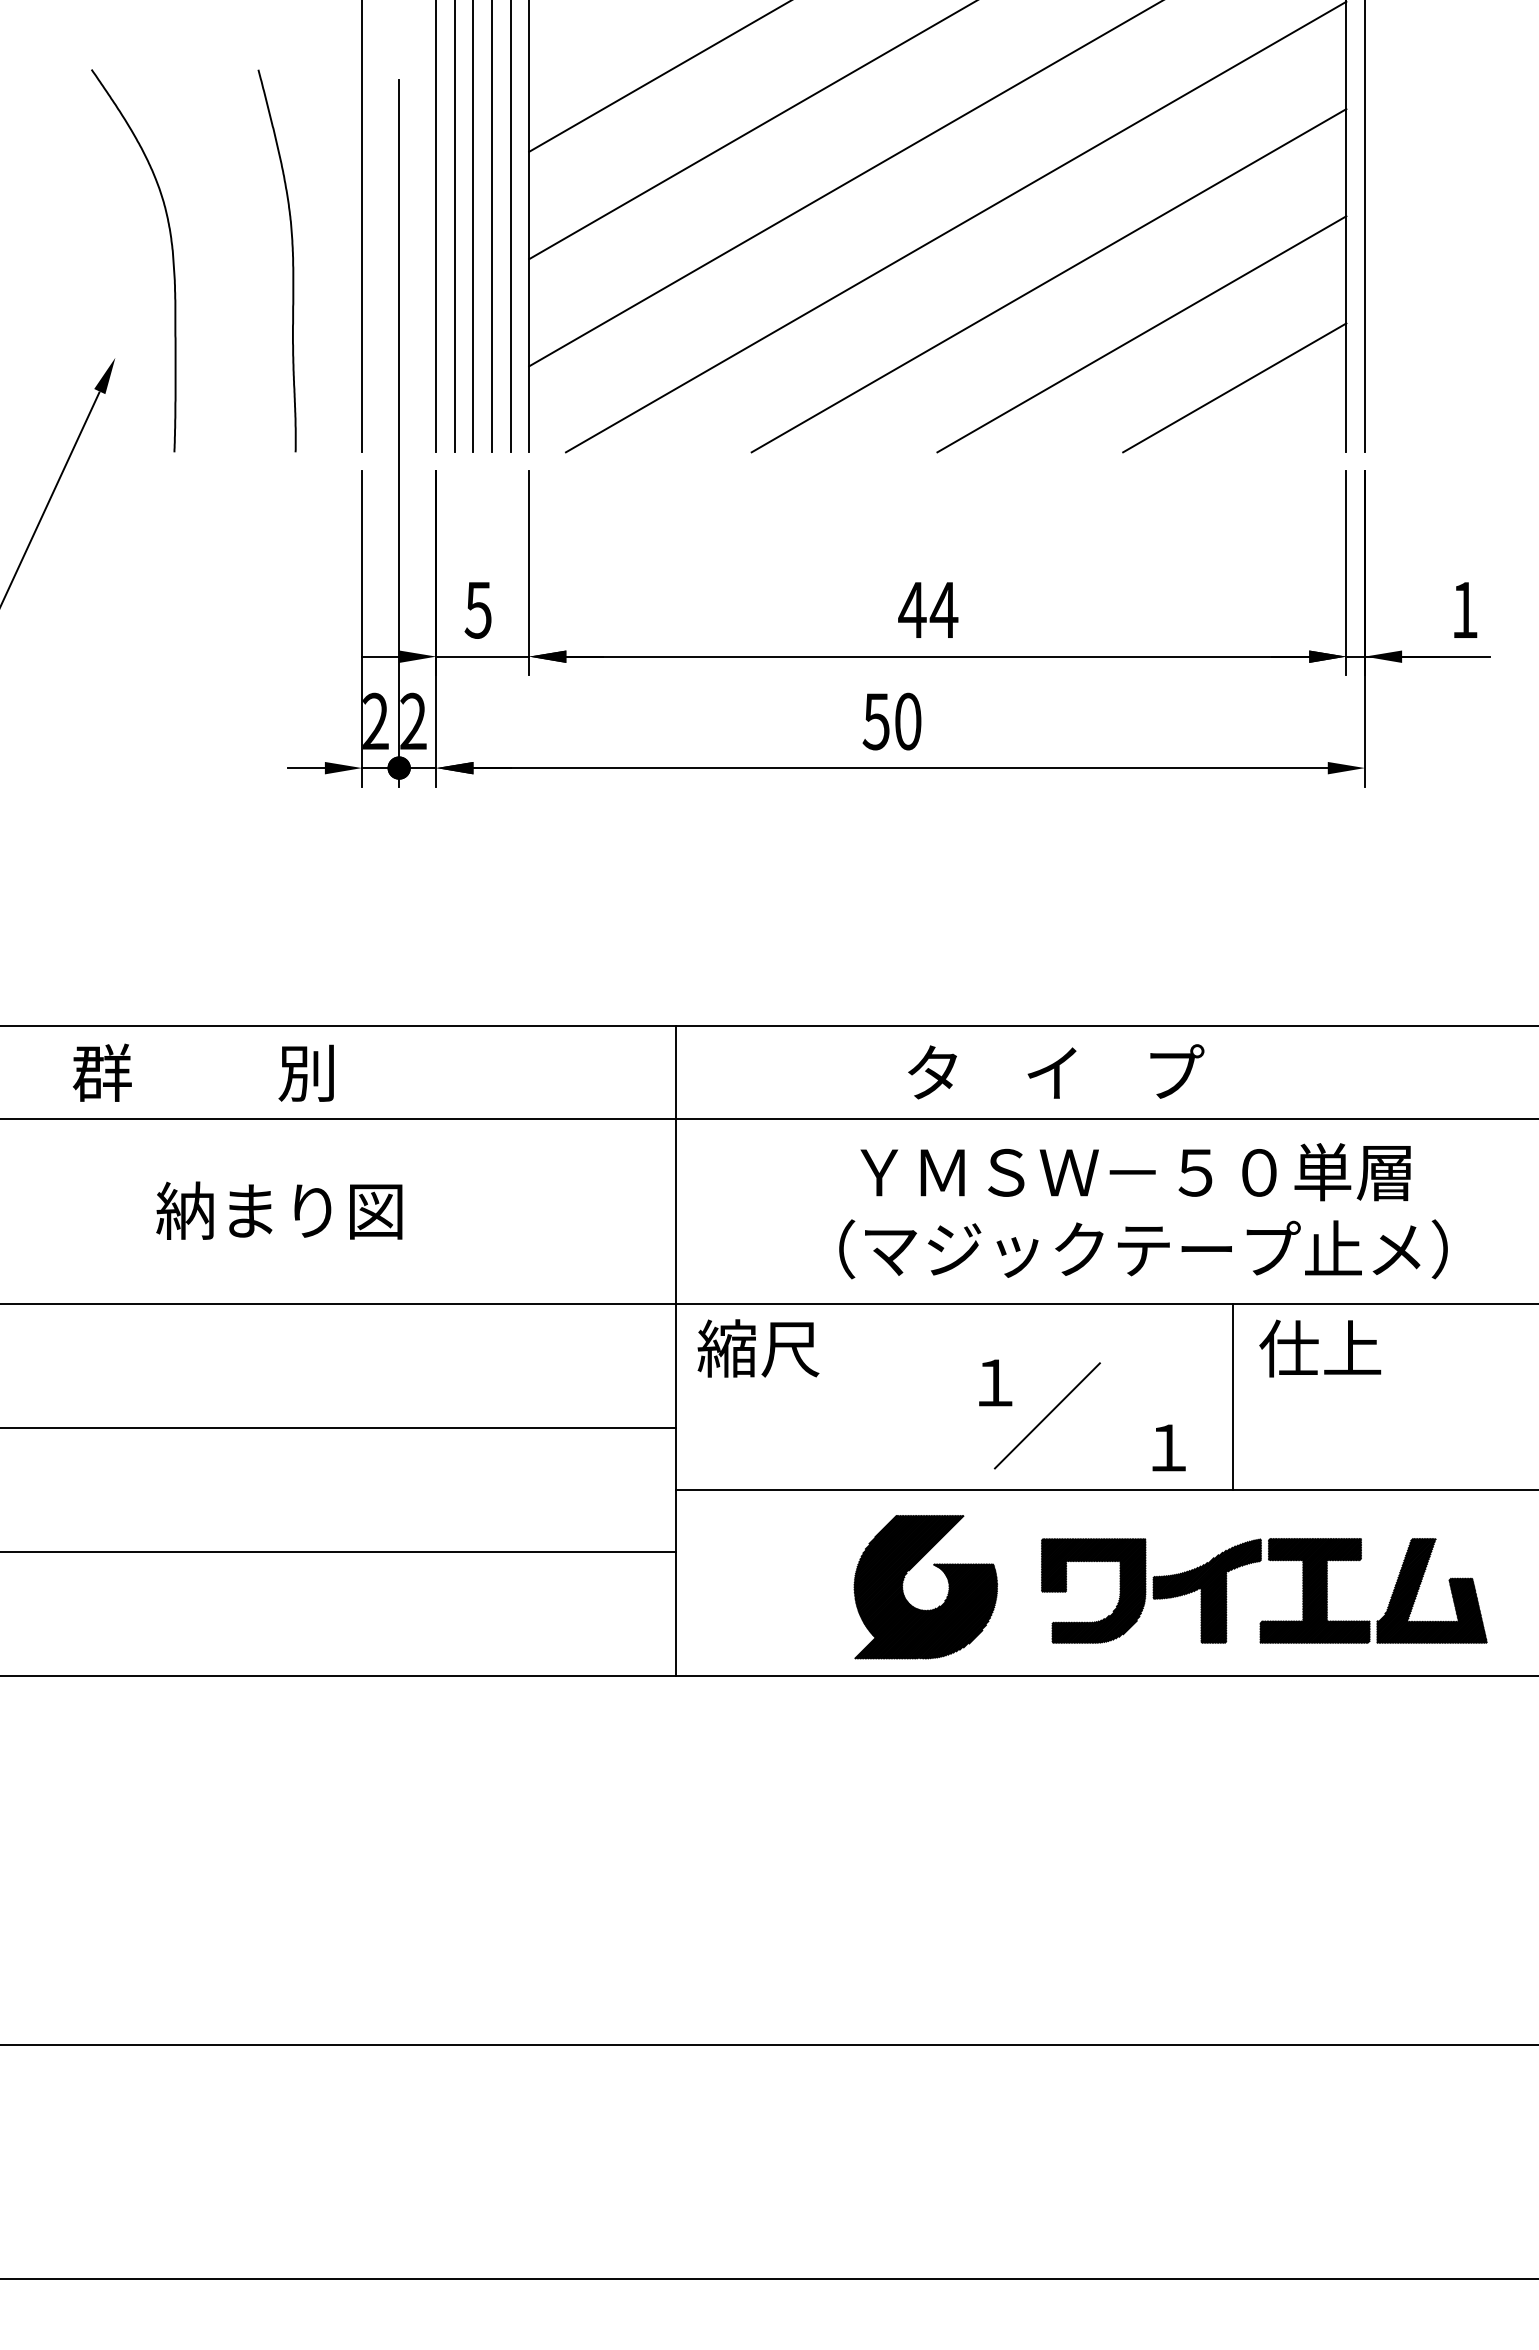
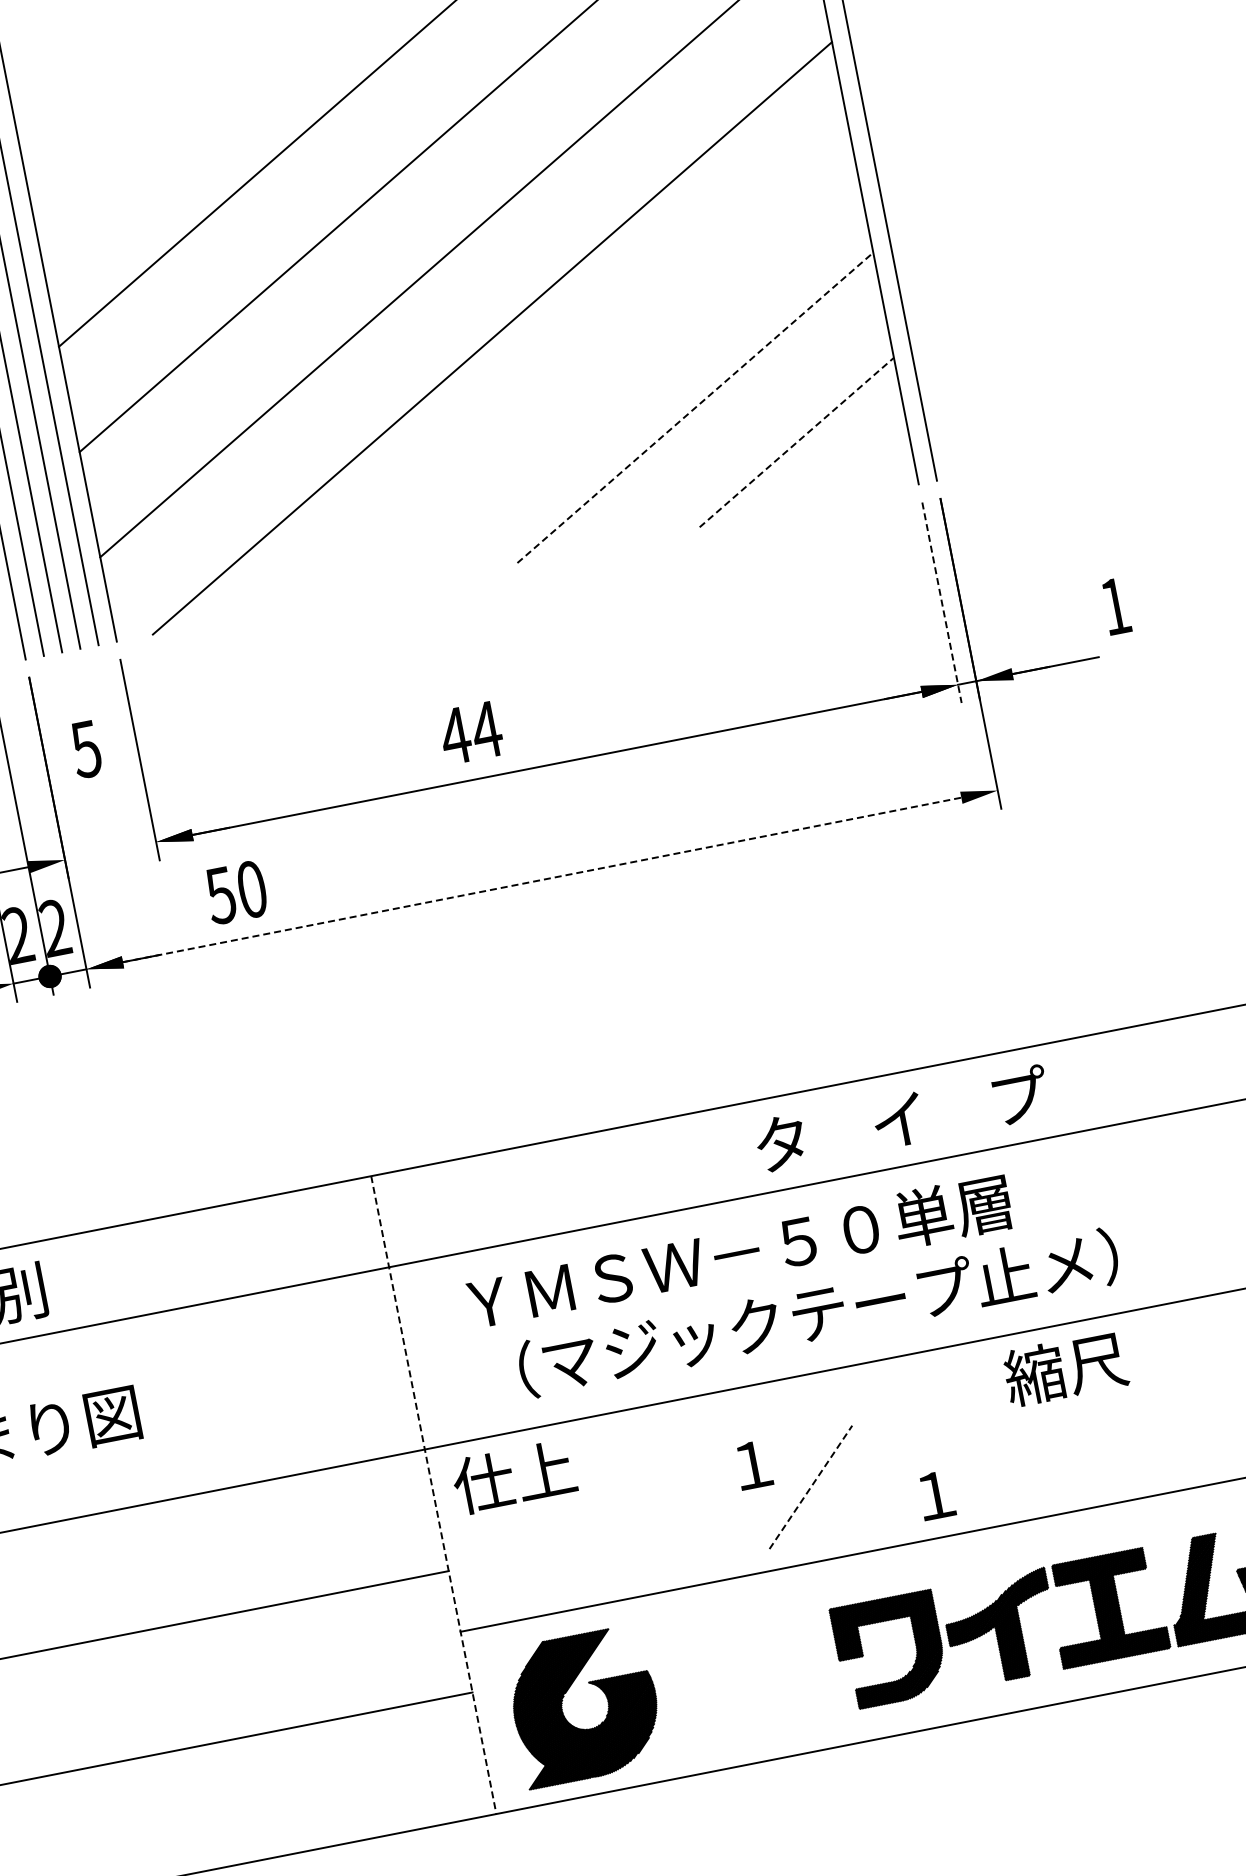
line: (1048, 280) -> (593, 373), removed
line: (1142, 334) -> (695, 407), solid -> dashed
line: (1234, 387) -> (796, 442), solid -> dashed
line: (1346, 573) -> (942, 603), solid -> dashed
text: (928, 609) -> (471, 732), moved
text: (1465, 609) -> (1115, 605), moved
text: (477, 610) -> (85, 749), moved
line: (482, 656) -> (110, 850), removed
text: (891, 721) -> (235, 892), moved
line: (901, 768) -> (543, 880), solid -> dashed
text: (1056, 1071) -> (902, 1118), moved
text: (1135, 1172) -> (739, 1253), moved
text: (1143, 1249) -> (818, 1313), moved
text: (758, 1348) -> (514, 1476), 縮尺 -> 仕上
text: (1320, 1348) -> (1065, 1368), 仕上 -> 縮尺
line: (675, 1351) -> (433, 1495), solid -> dashed
line: (1233, 1397) -> (989, 1433), removed
line: (1047, 1415) -> (810, 1486), solid -> dashed
part: (905, 1596) -> (567, 1719), moved

